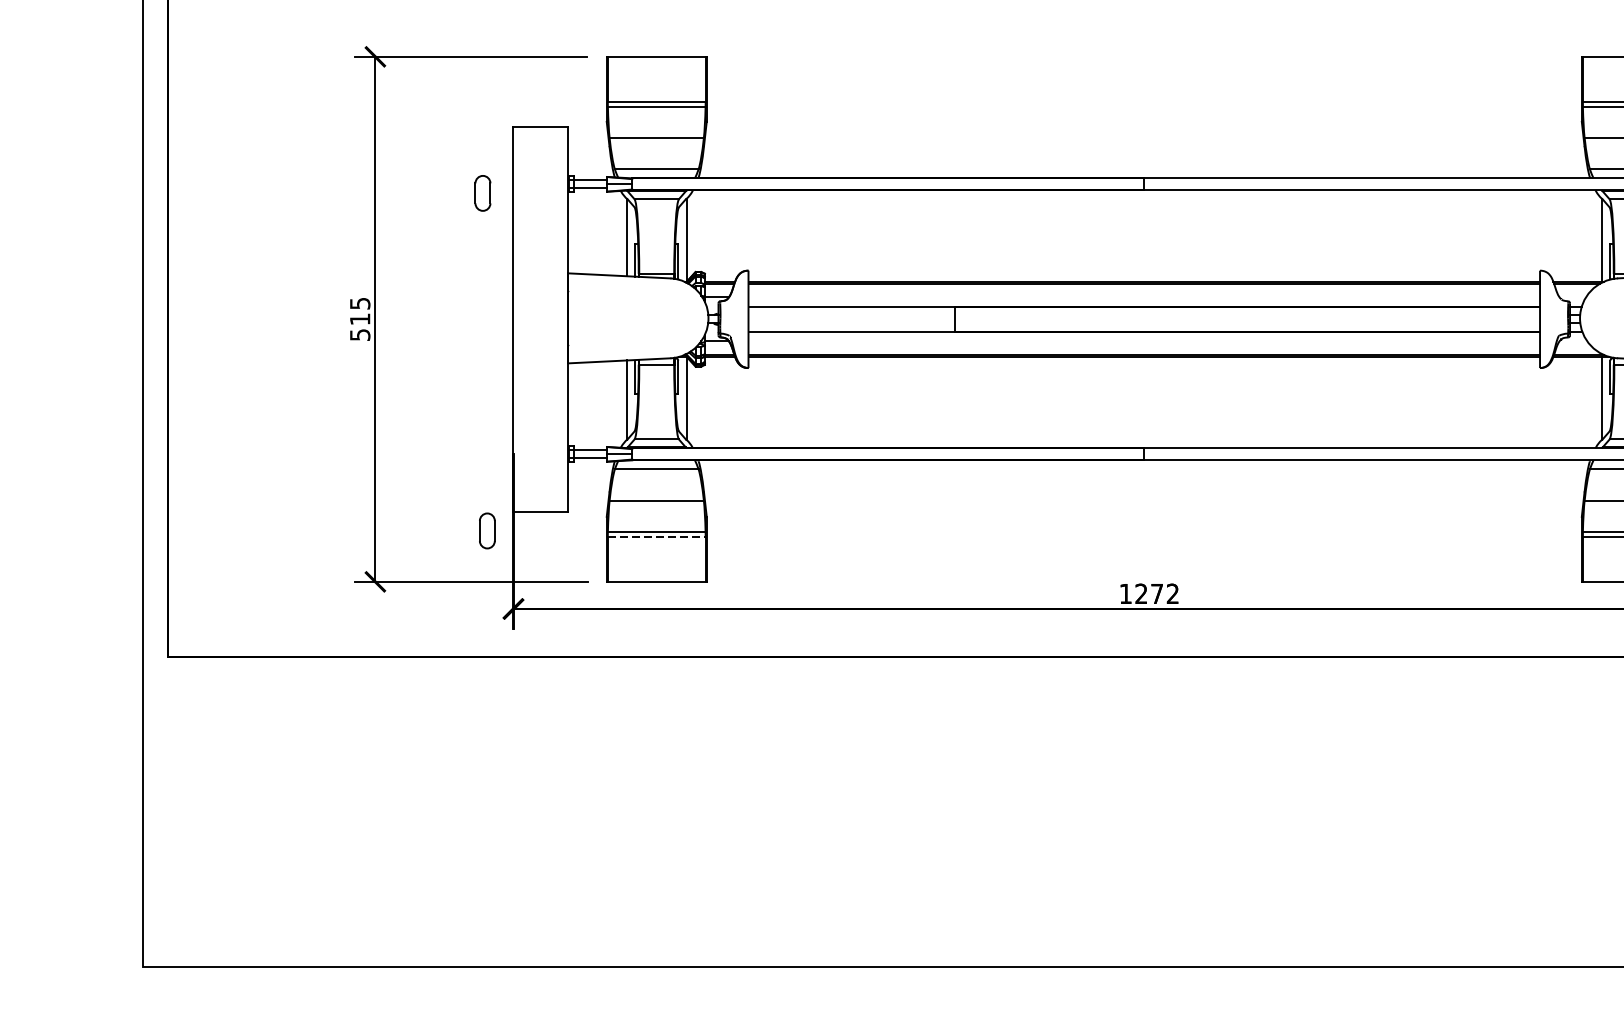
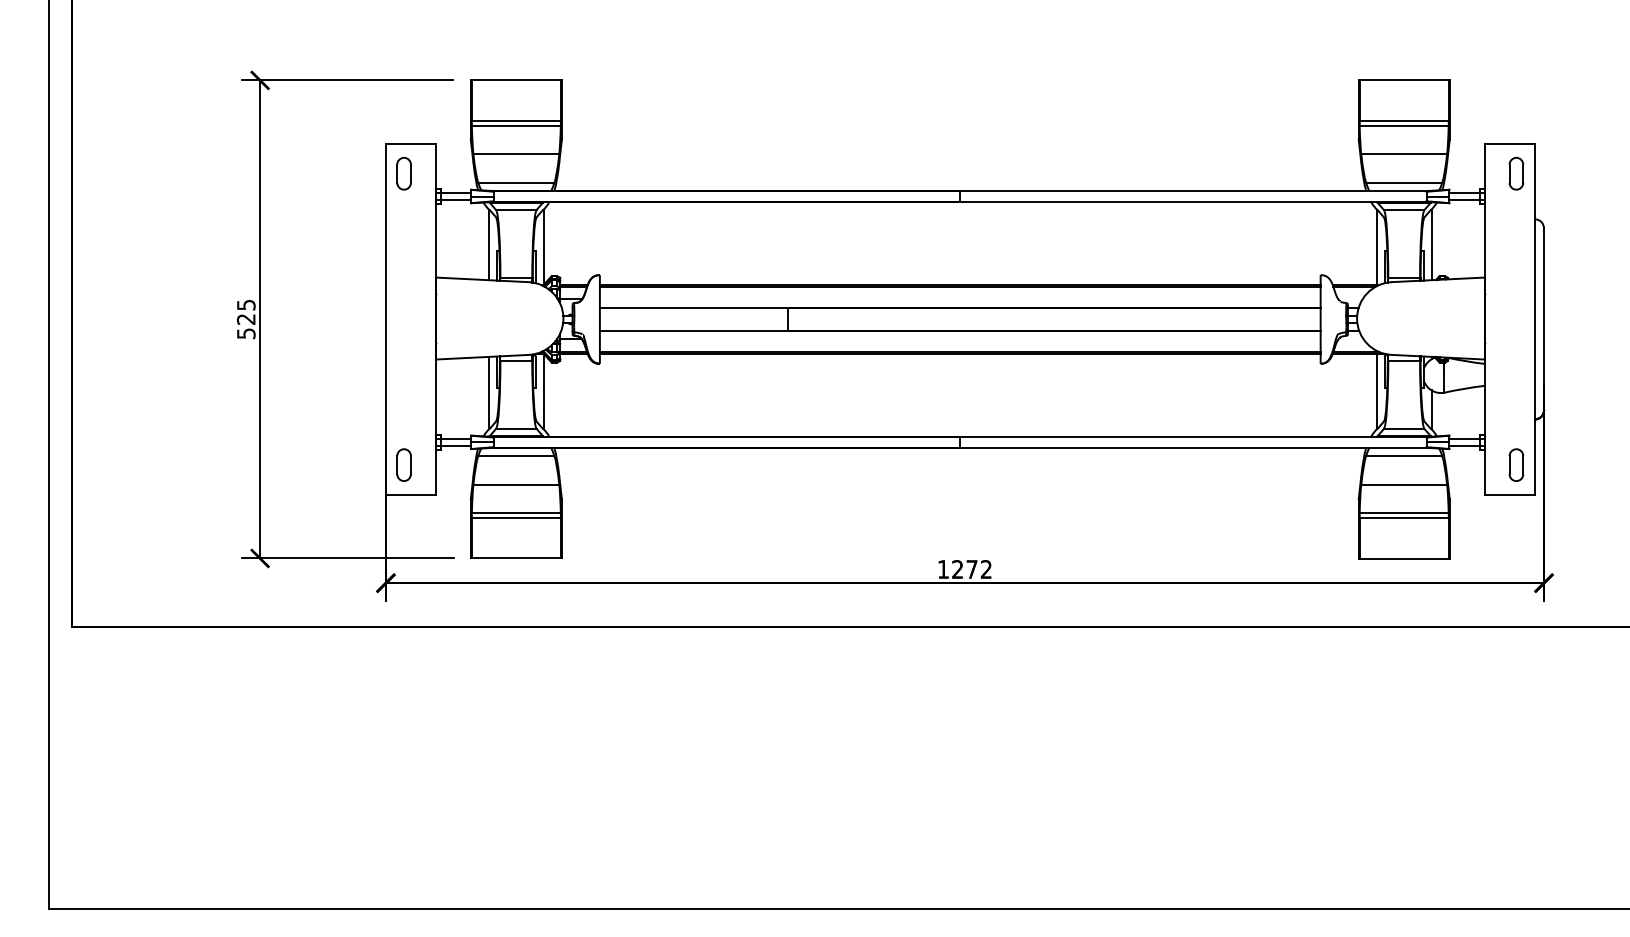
part: (482, 193) -> (403, 173), moved
text: (359, 319) -> (245, 319), 515 -> 525
part: (486, 530) -> (403, 464), moved
line: (656, 536) -> (516, 517), dashed -> solid

